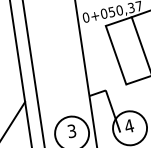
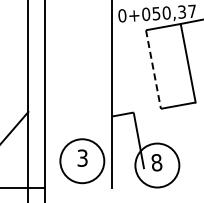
line: (116, 55) -> (153, 69), solid -> dashed
text: (129, 126) -> (156, 162), 4 -> 8

